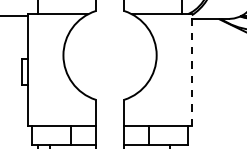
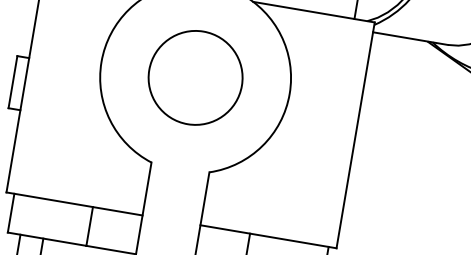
circle: (109, 55) -> (194, 77), added
line: (191, 70) -> (354, 136), dashed -> solid

